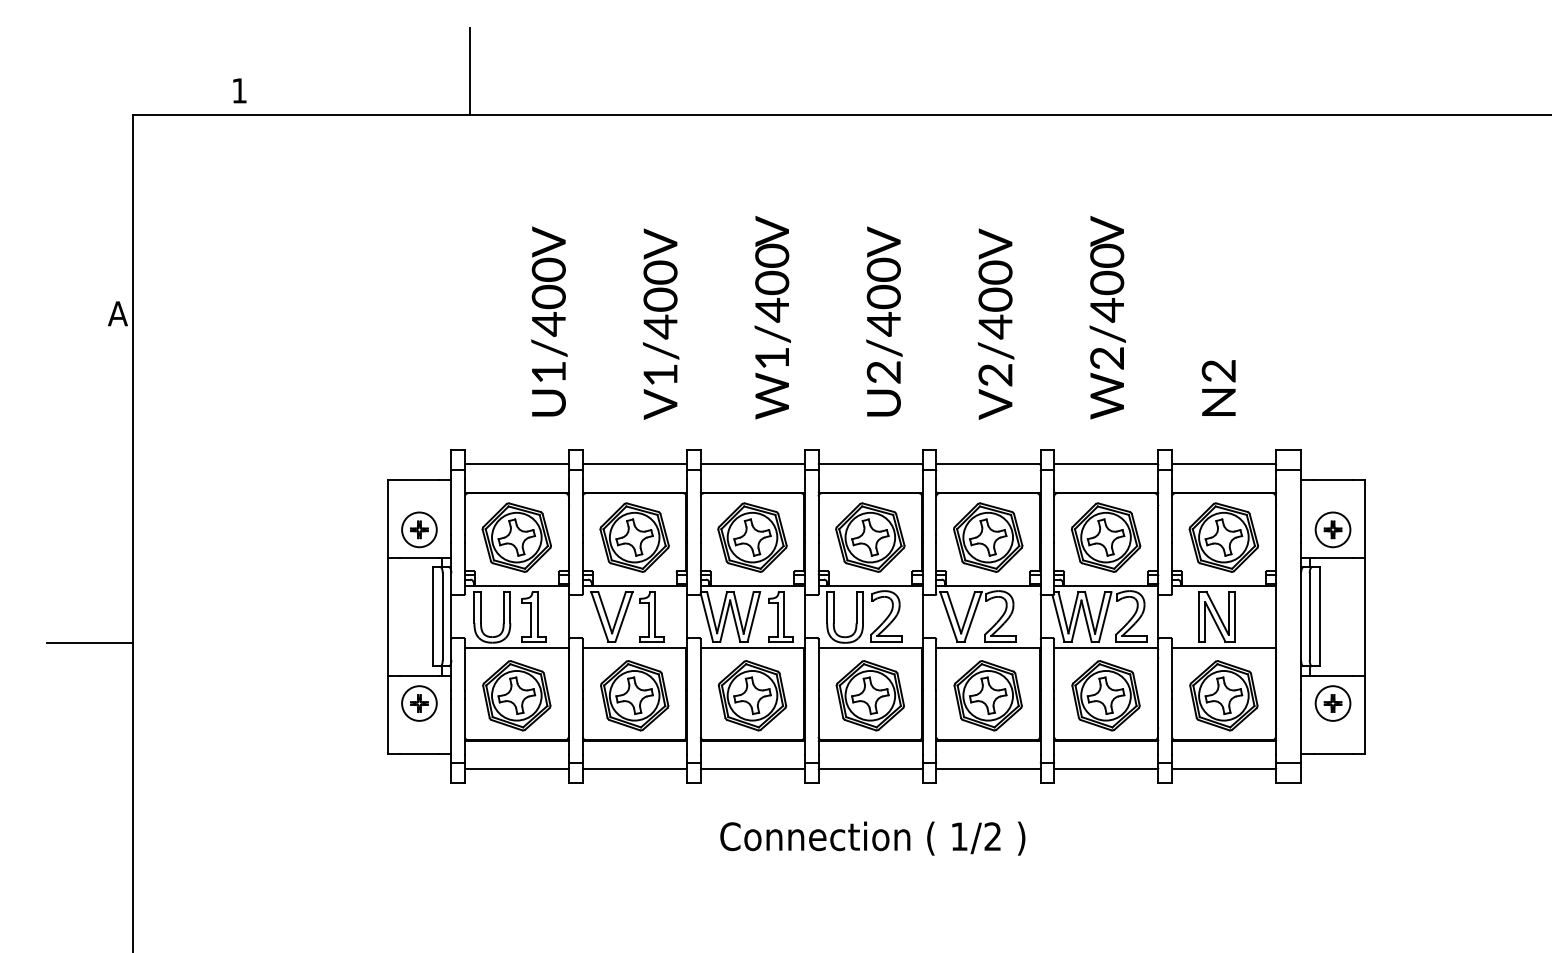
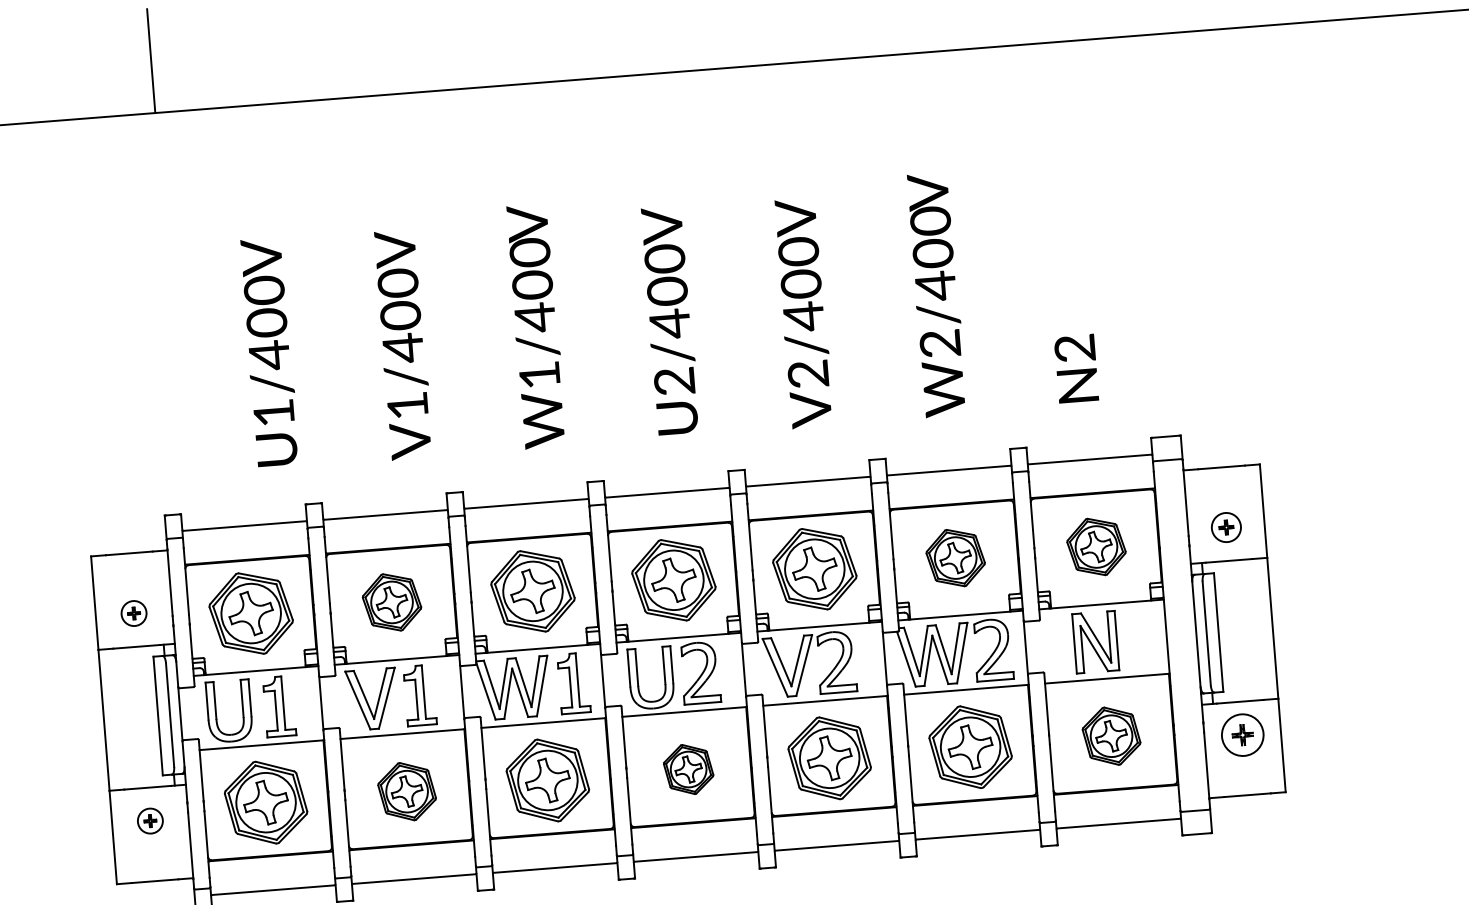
part: (419, 529) -> (134, 613), size x0.6
part: (1332, 529) -> (1225, 527), size x0.7
part: (634, 537) -> (391, 602), size x0.7
part: (1105, 537) -> (955, 558), size x0.7
part: (1223, 537) -> (1096, 546), size x0.7
part: (634, 695) -> (406, 791), size x0.7
part: (869, 695) -> (687, 769), size x0.6
part: (1223, 695) -> (1111, 735), size x0.7
part: (419, 703) -> (150, 821), size x0.6

